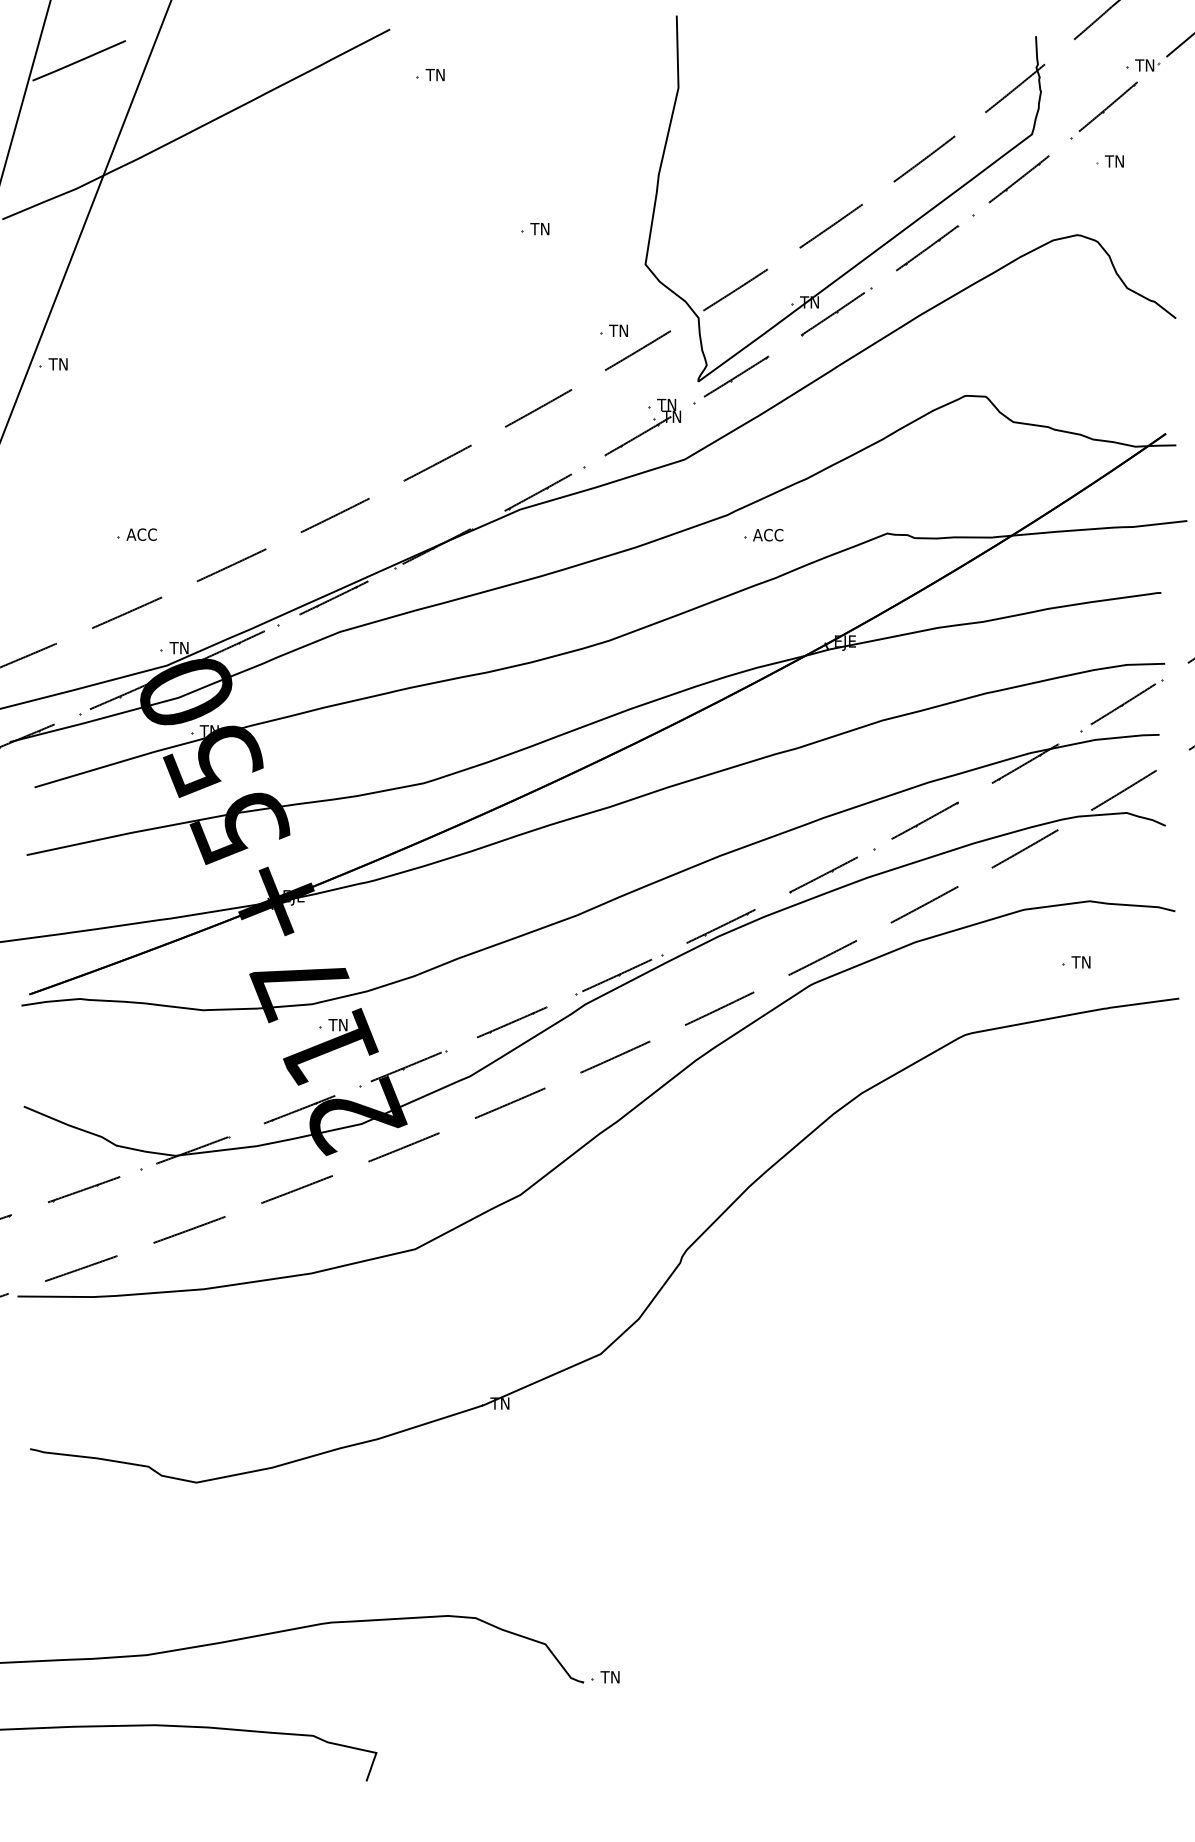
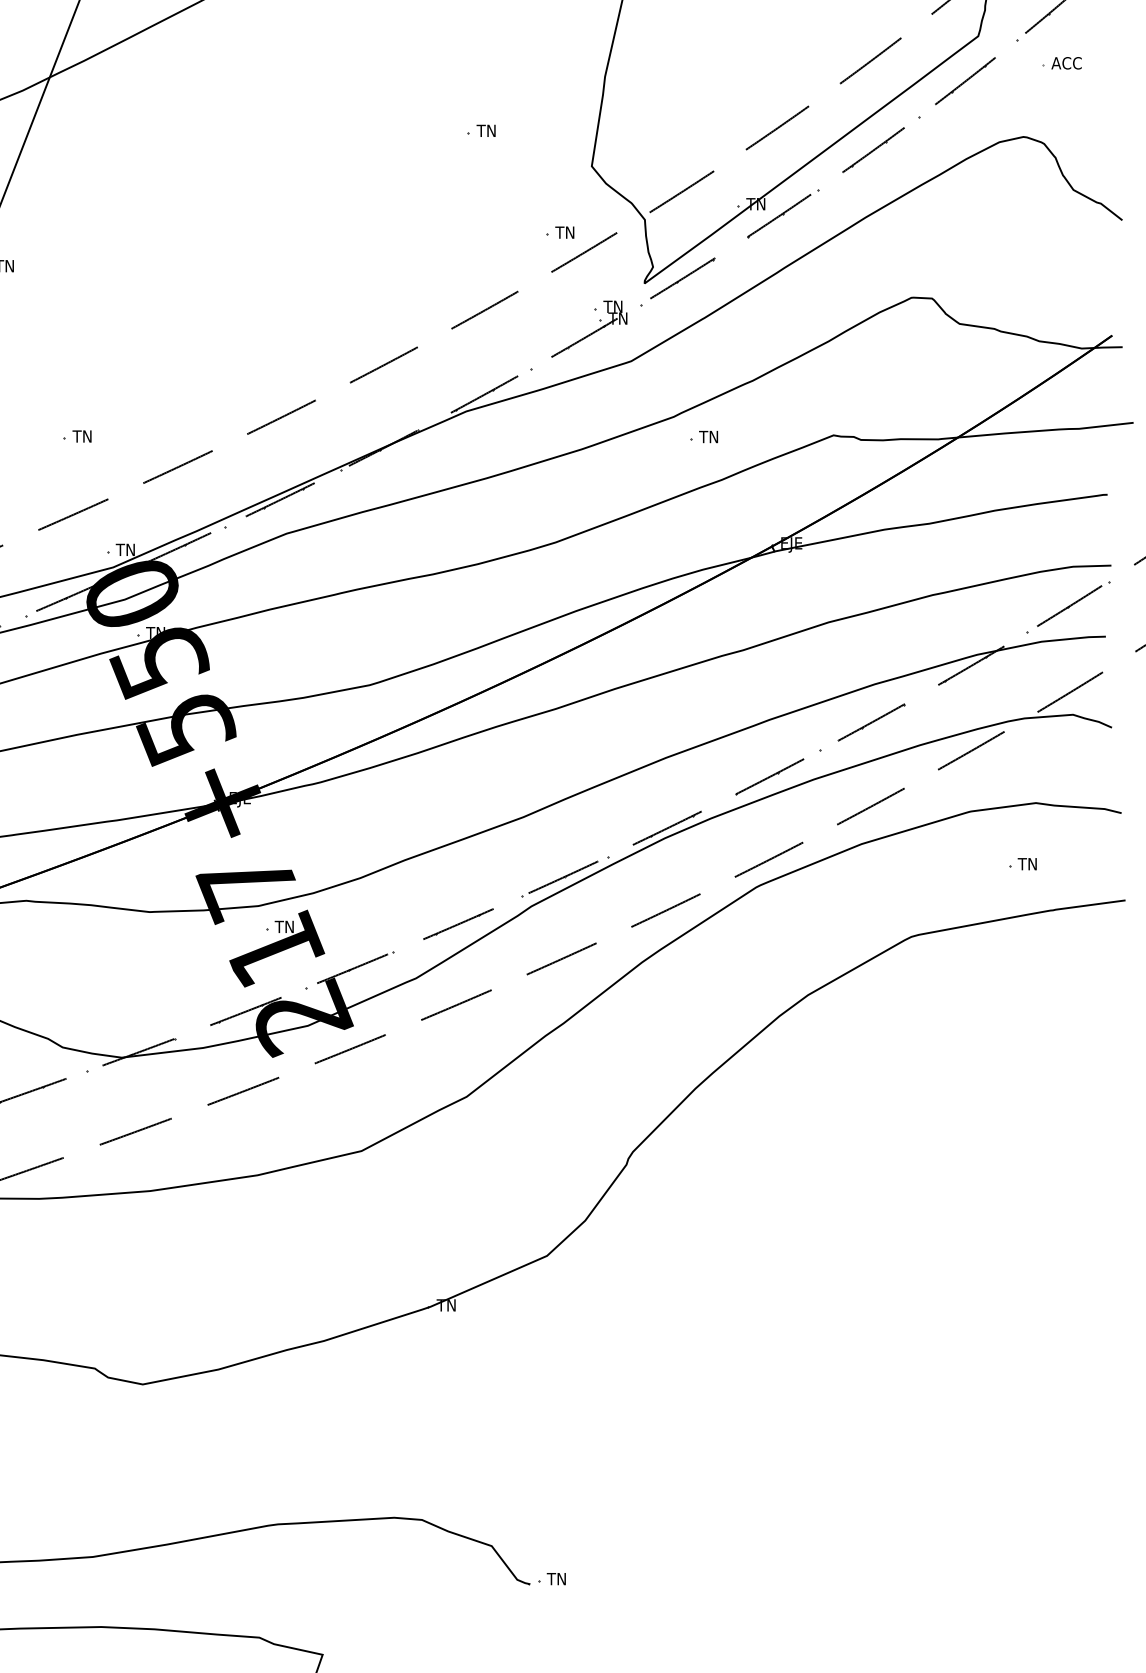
text: (1119, 161) -> (1065, 63), TN -> ACC
text: (141, 534) -> (87, 436), ACC -> TN
text: (767, 534) -> (713, 436), ACC -> TN

